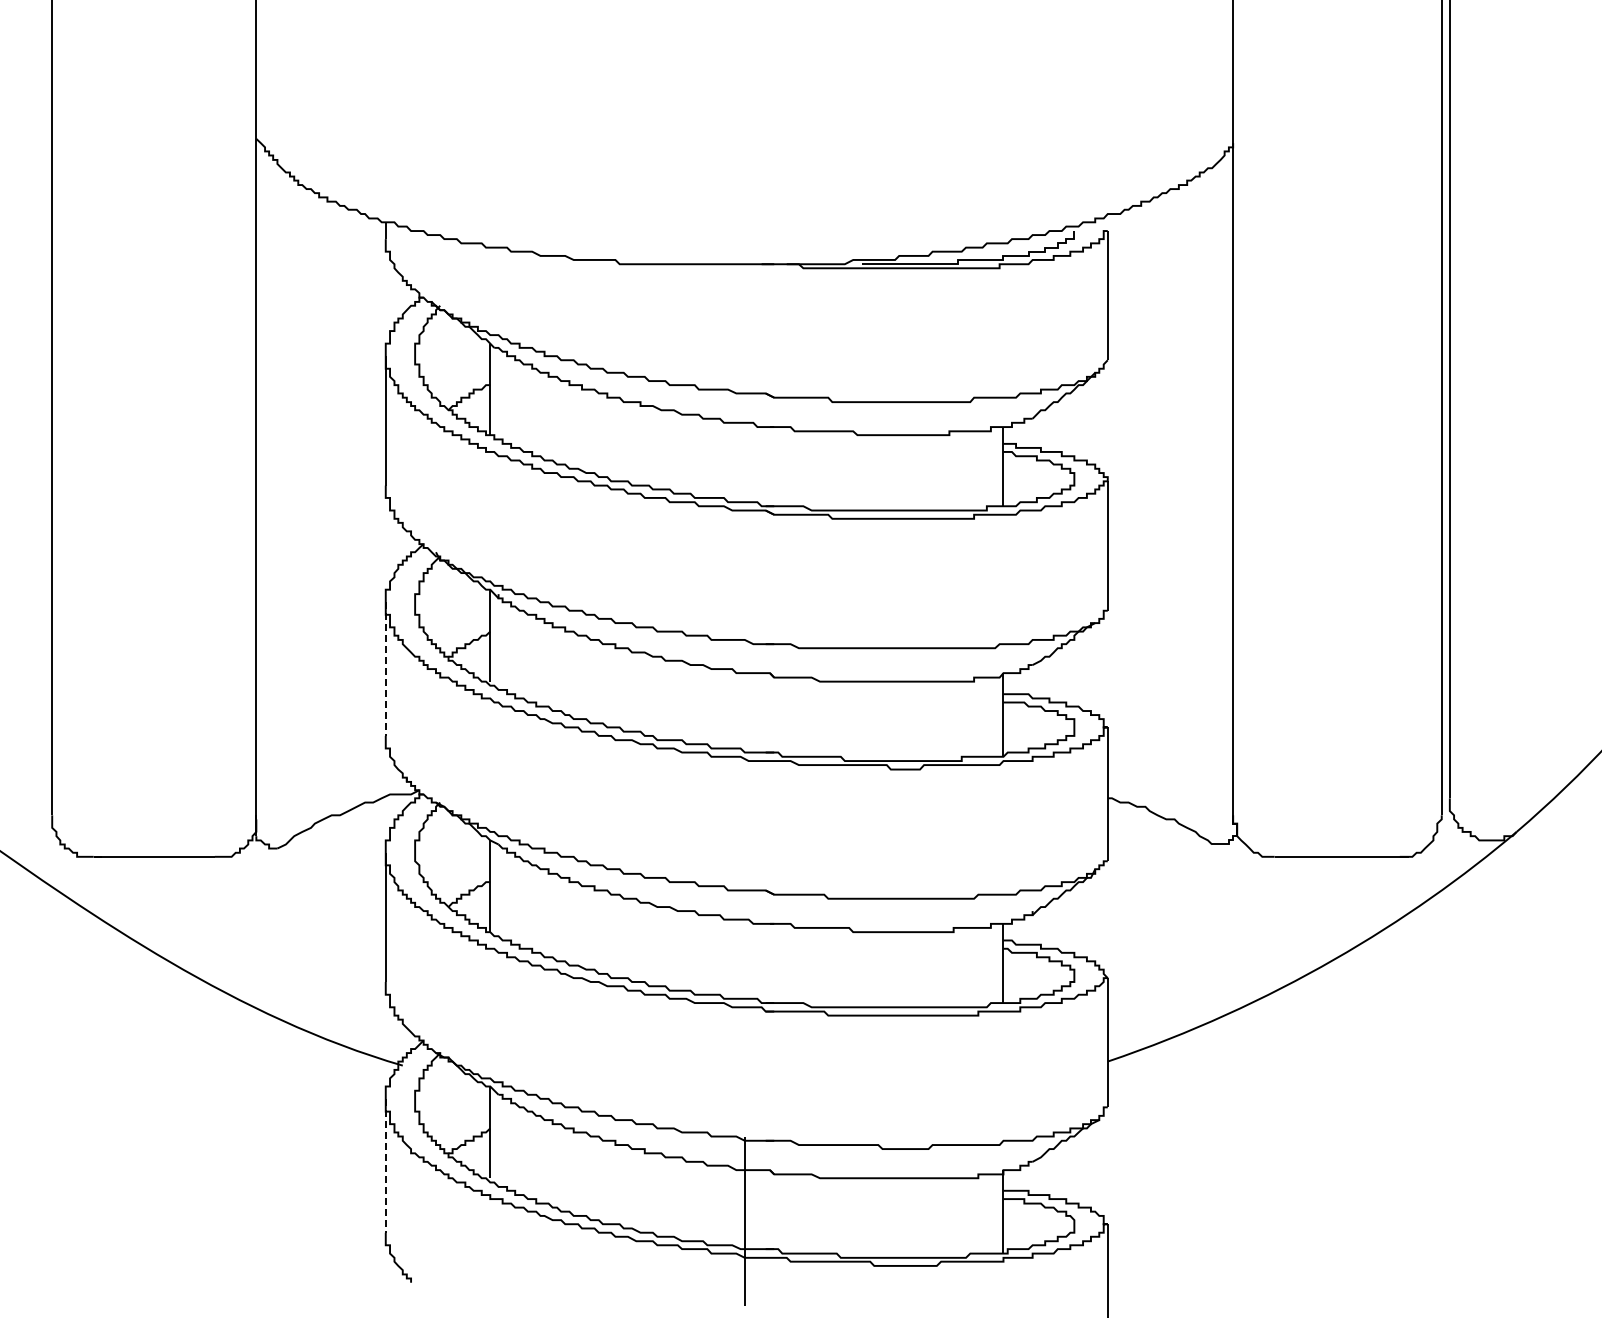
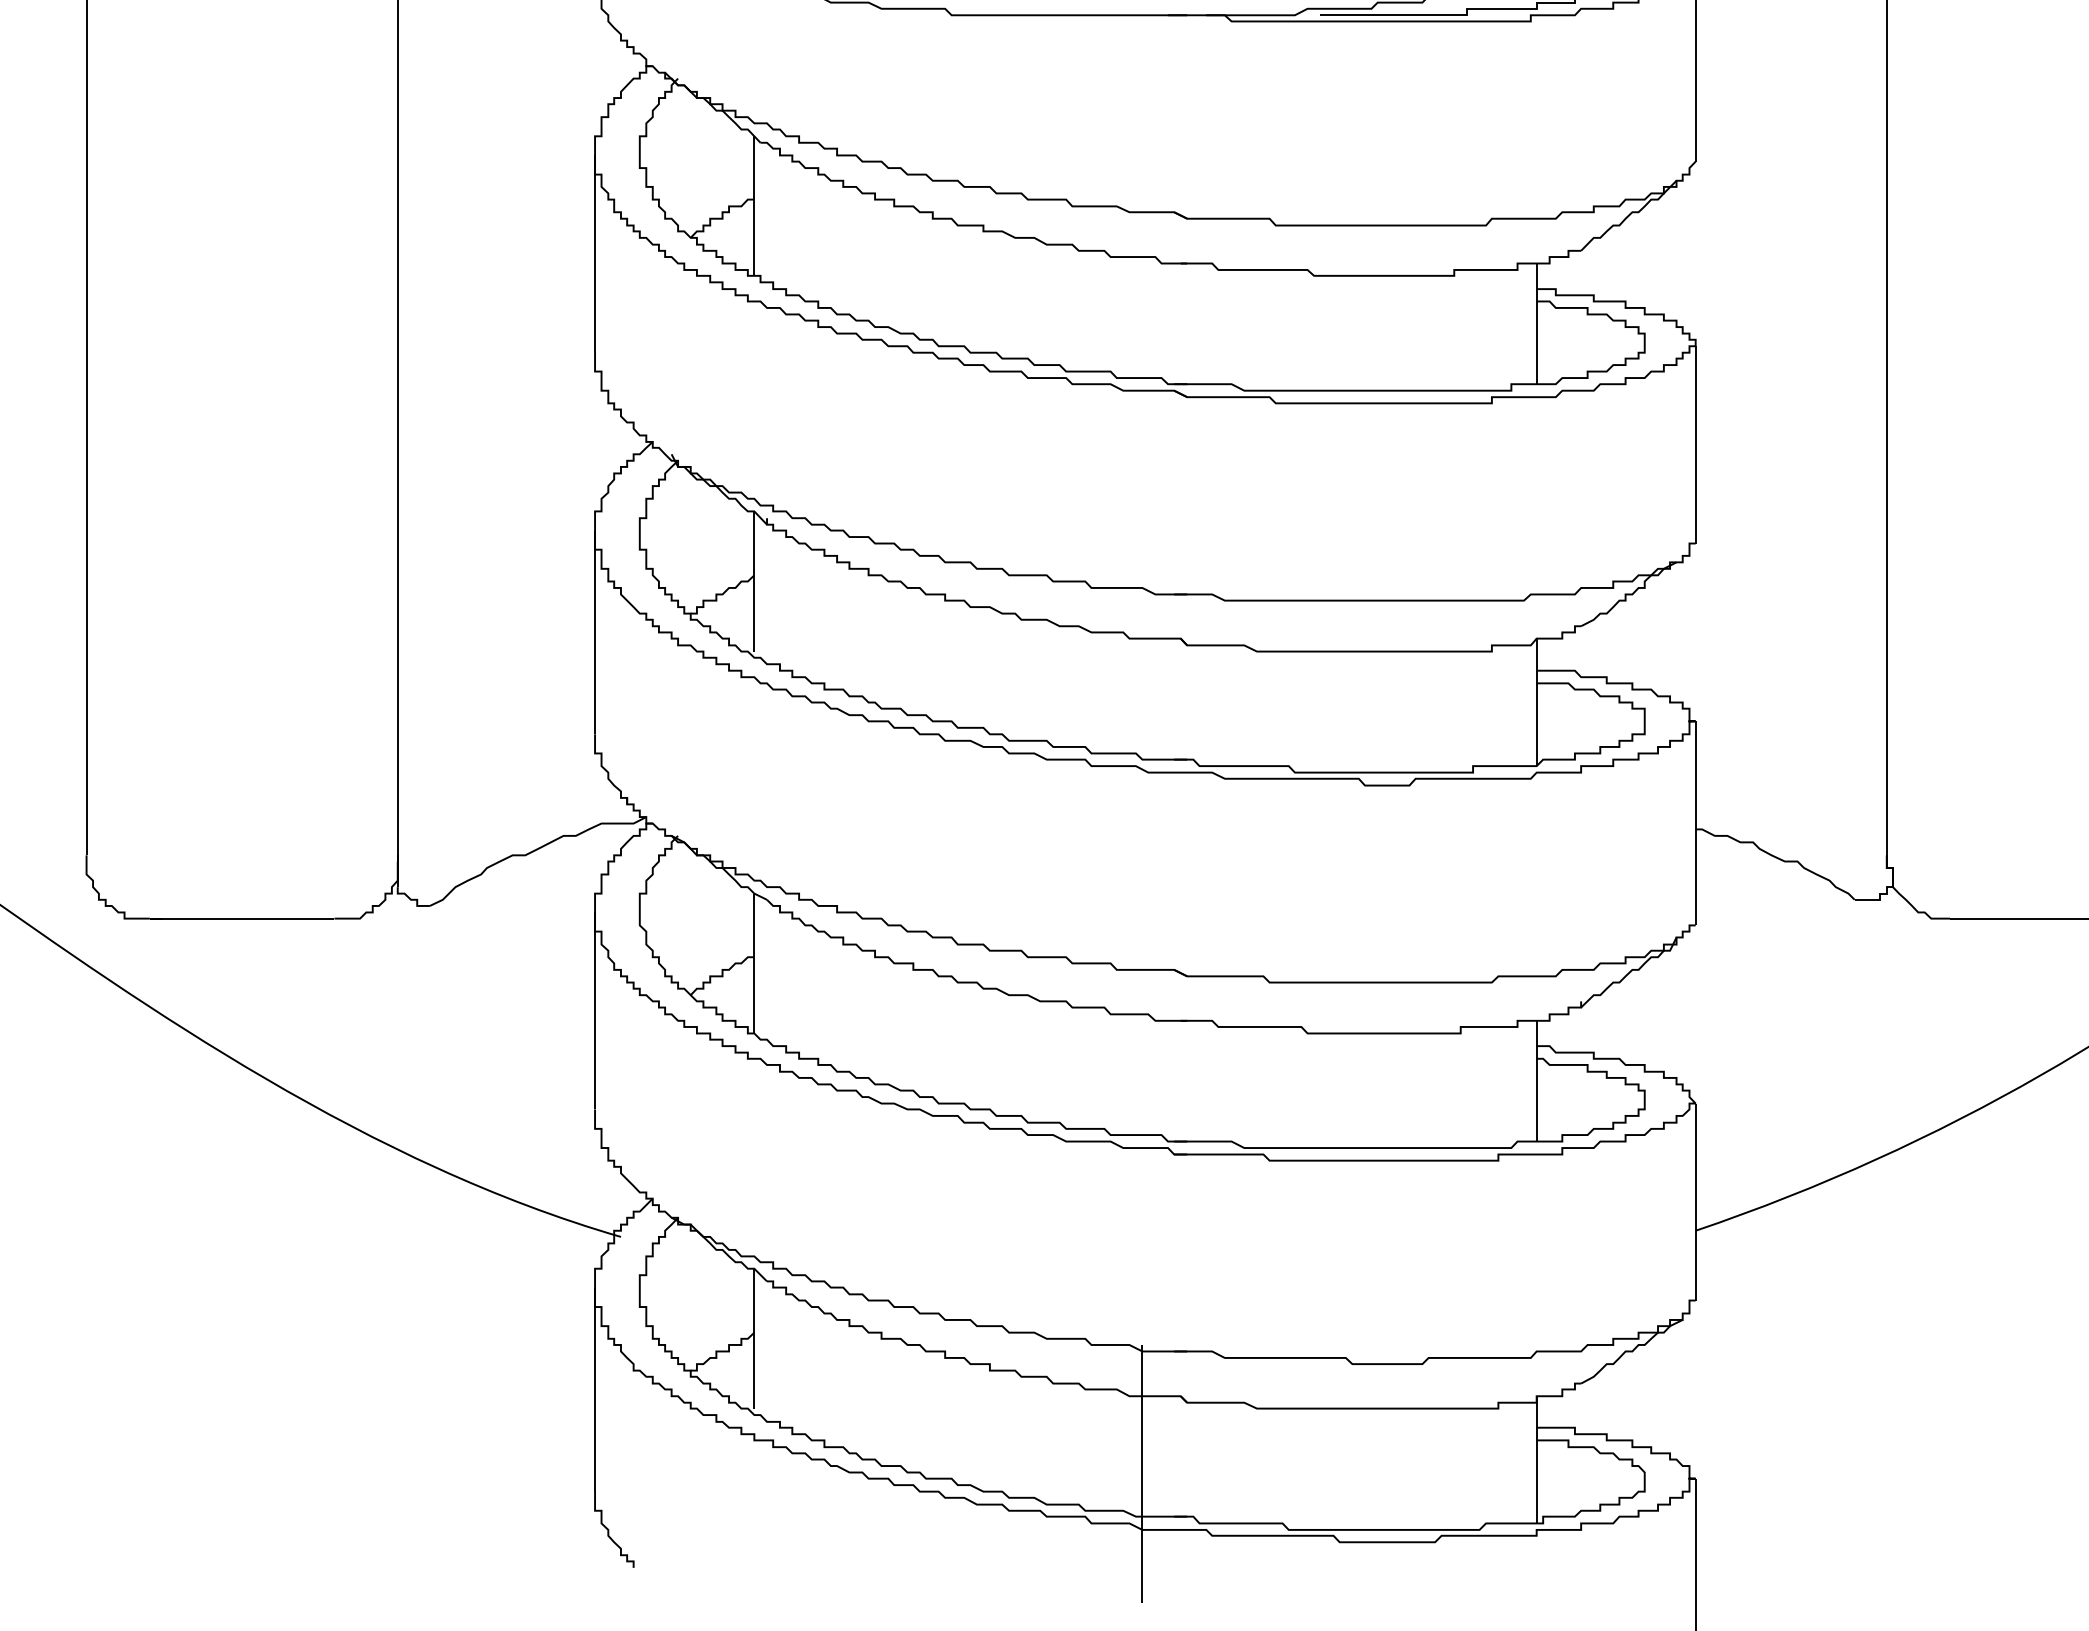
line: (385, 669) -> (594, 633), dashed -> solid
line: (385, 1165) -> (594, 1389), dashed -> solid

